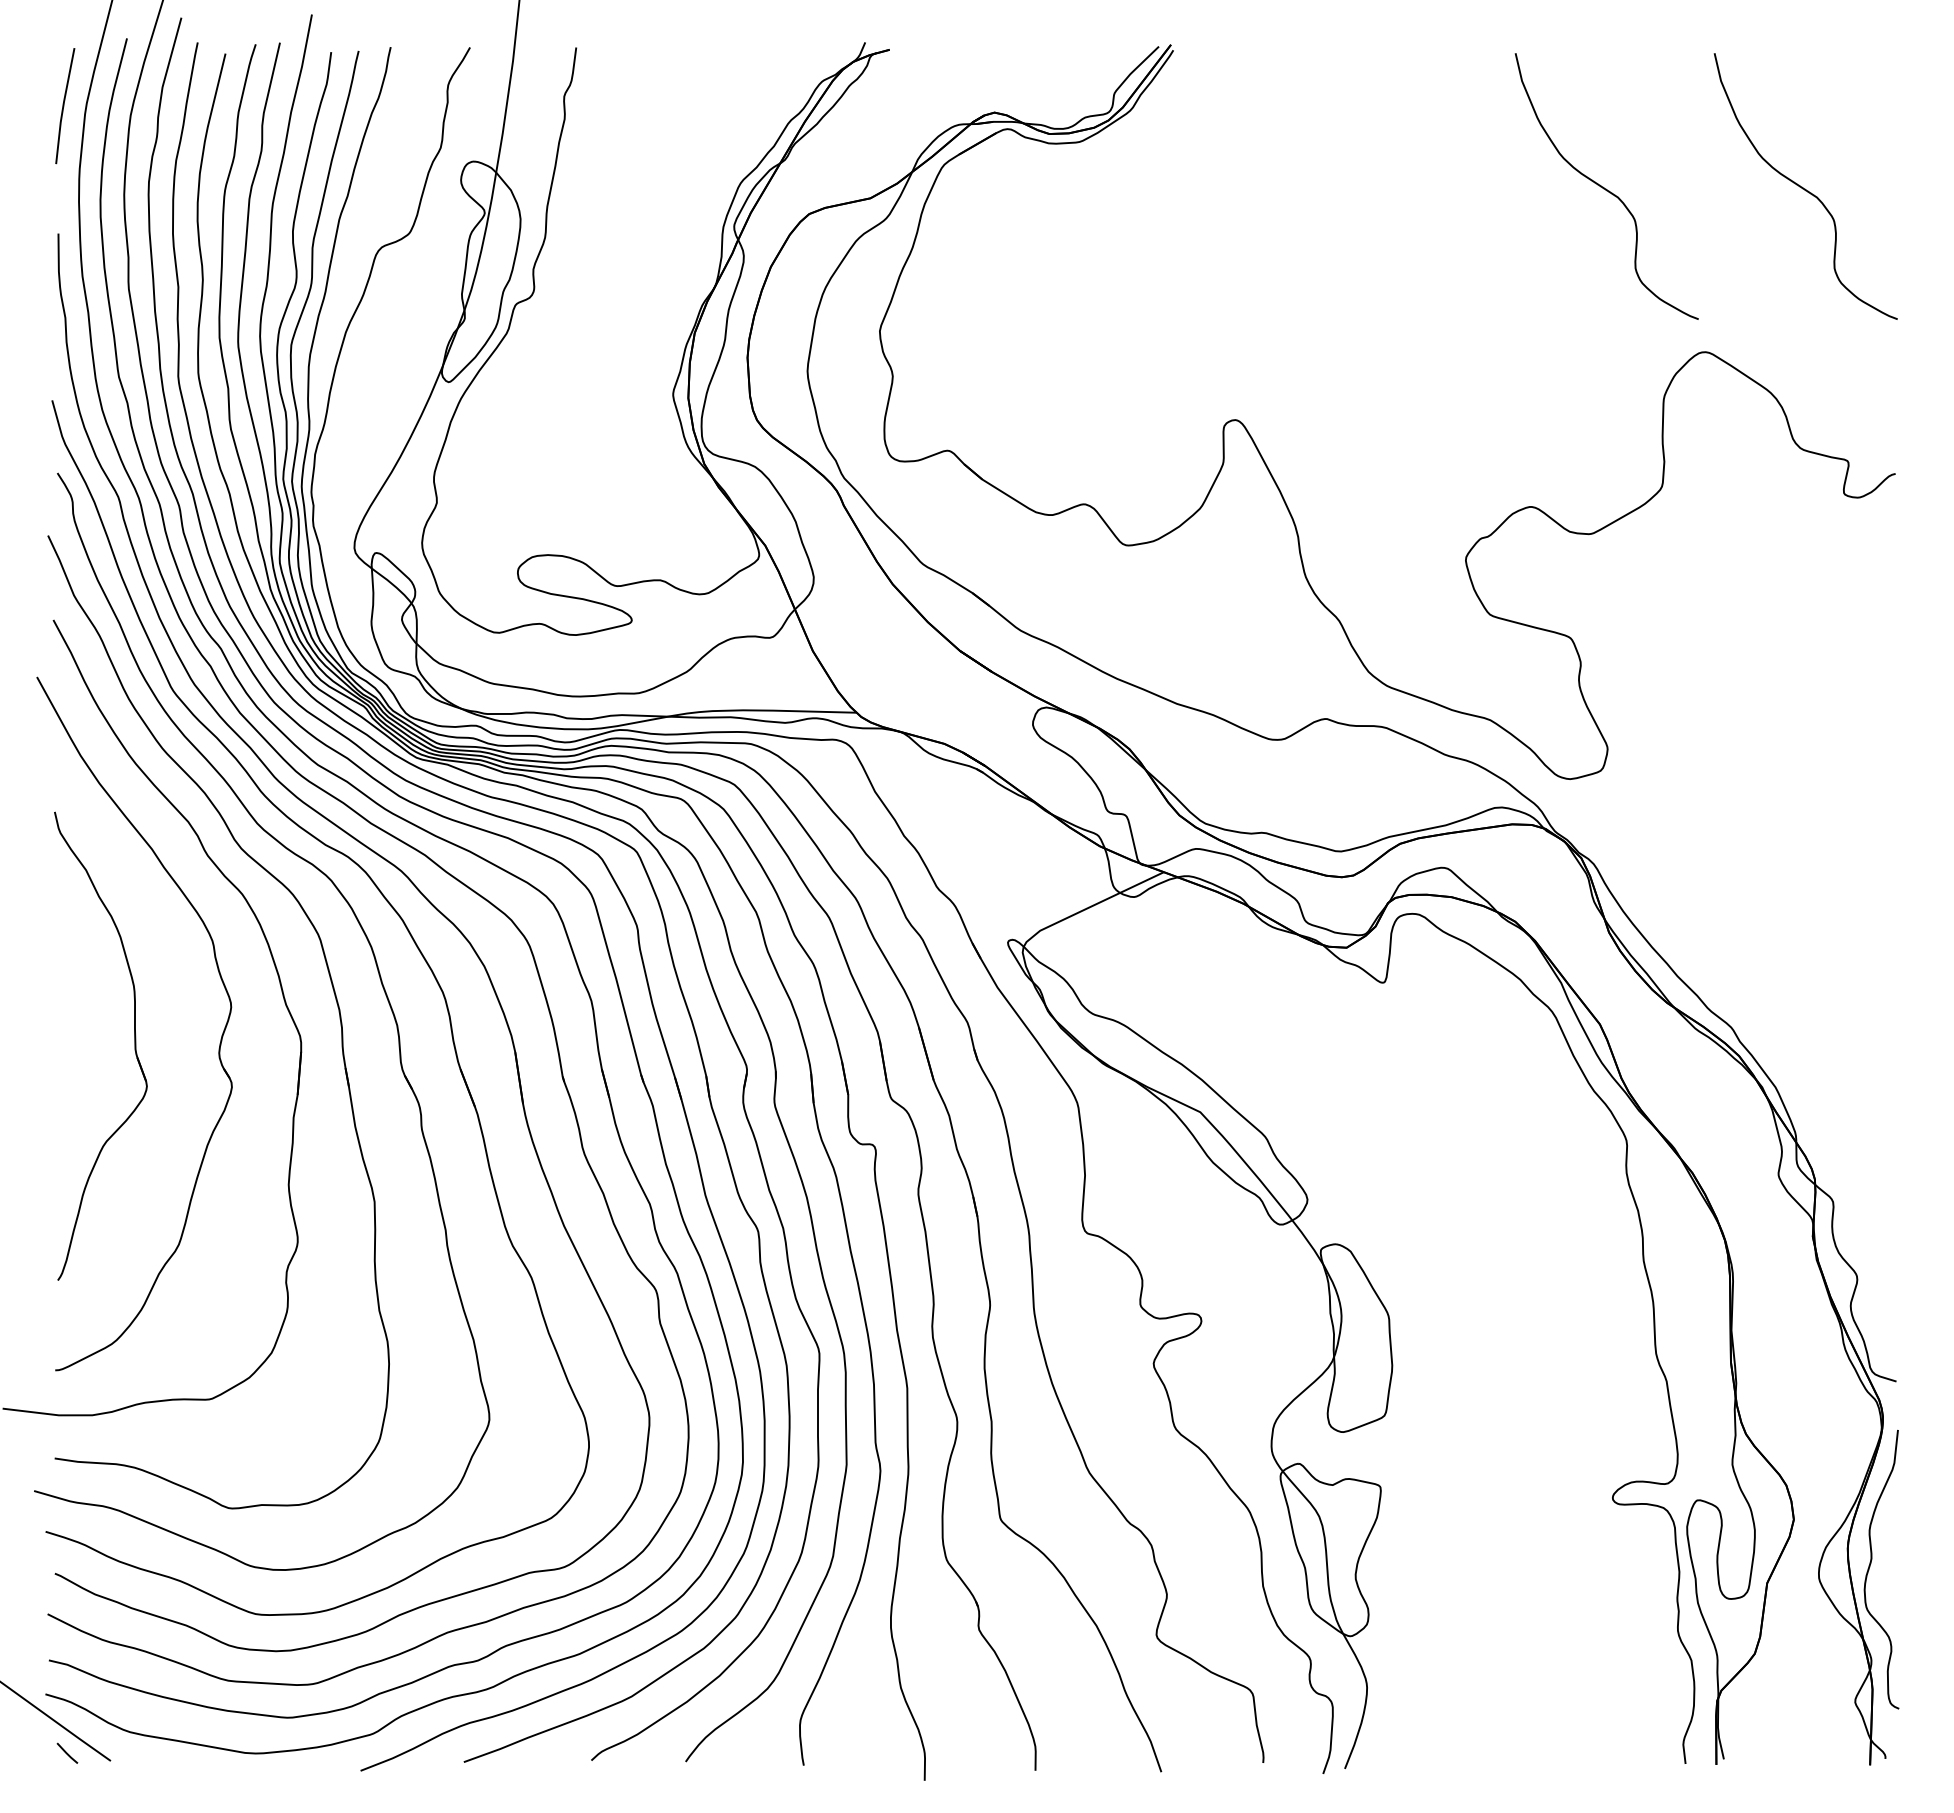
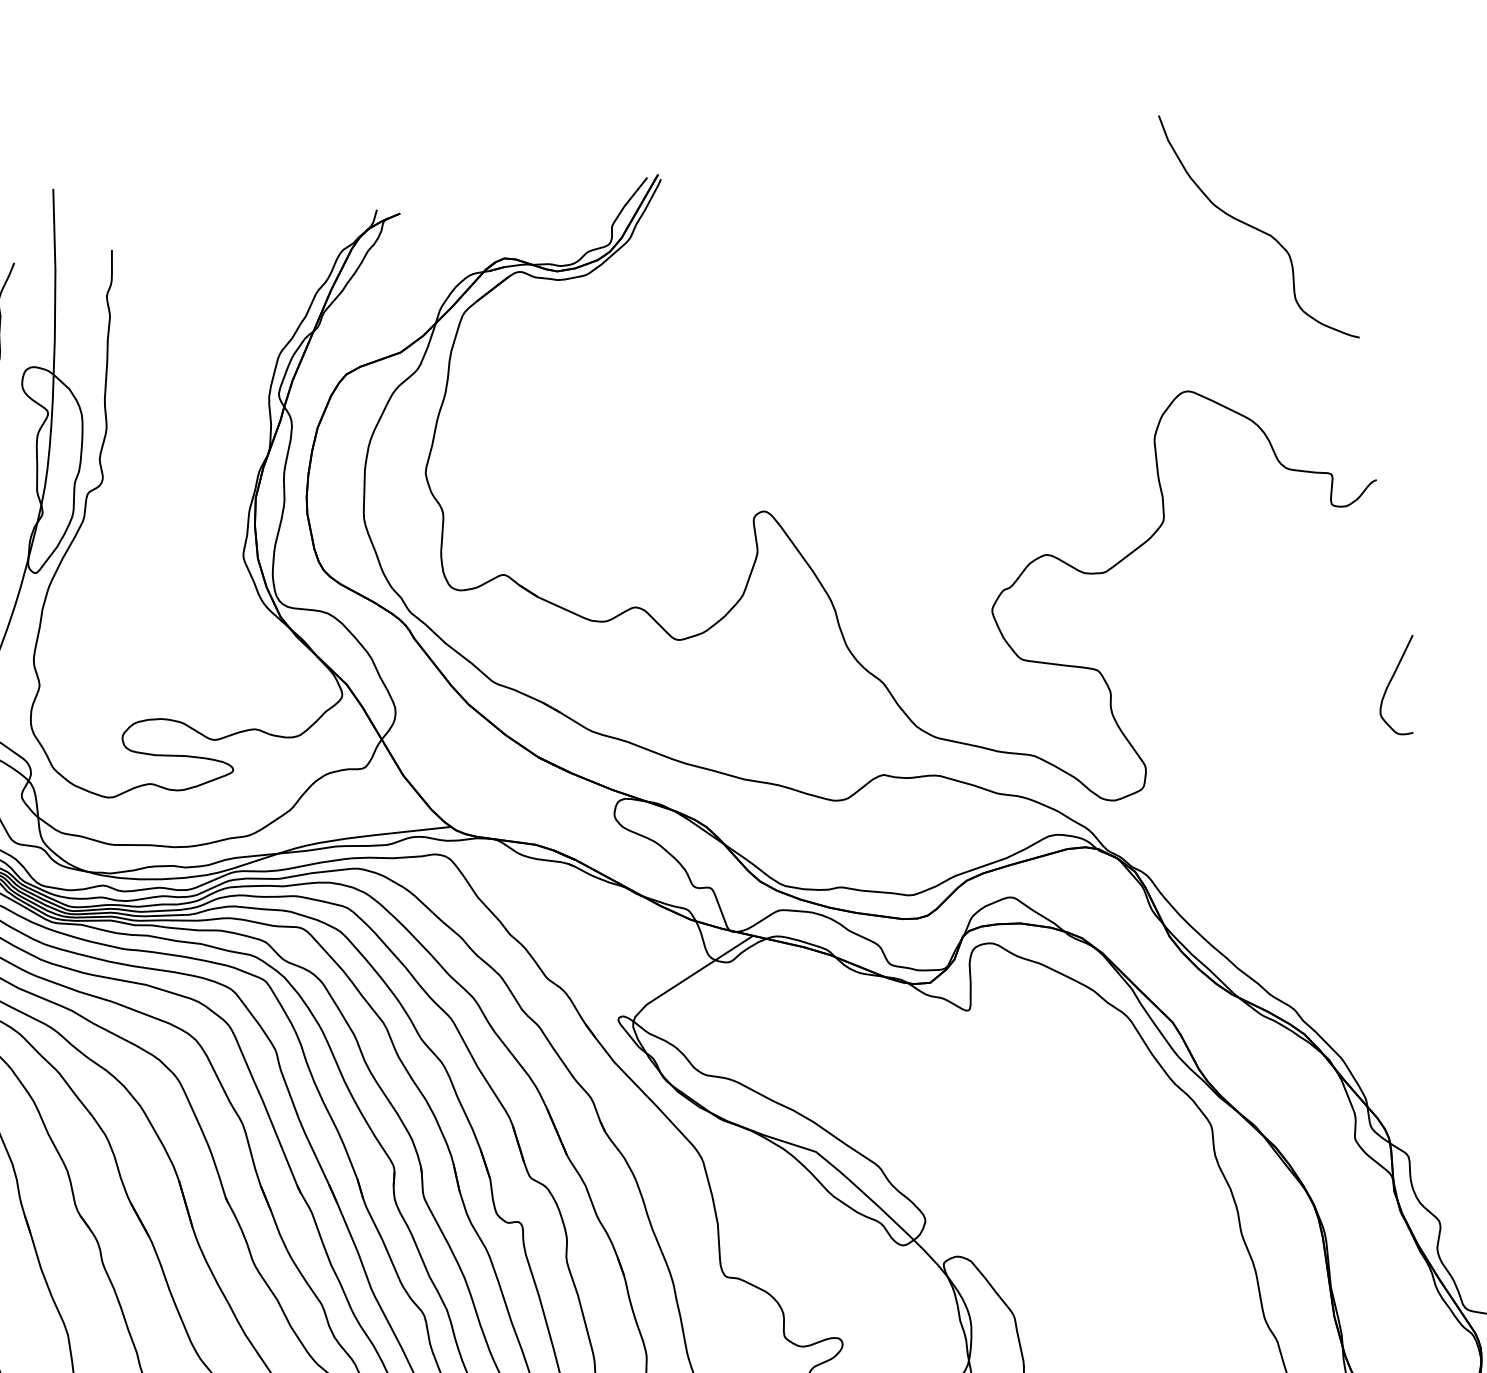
curve: (1606, 188) -> (1076, 253), removed
curve: (1882, 691) -> (1391, 681), added

